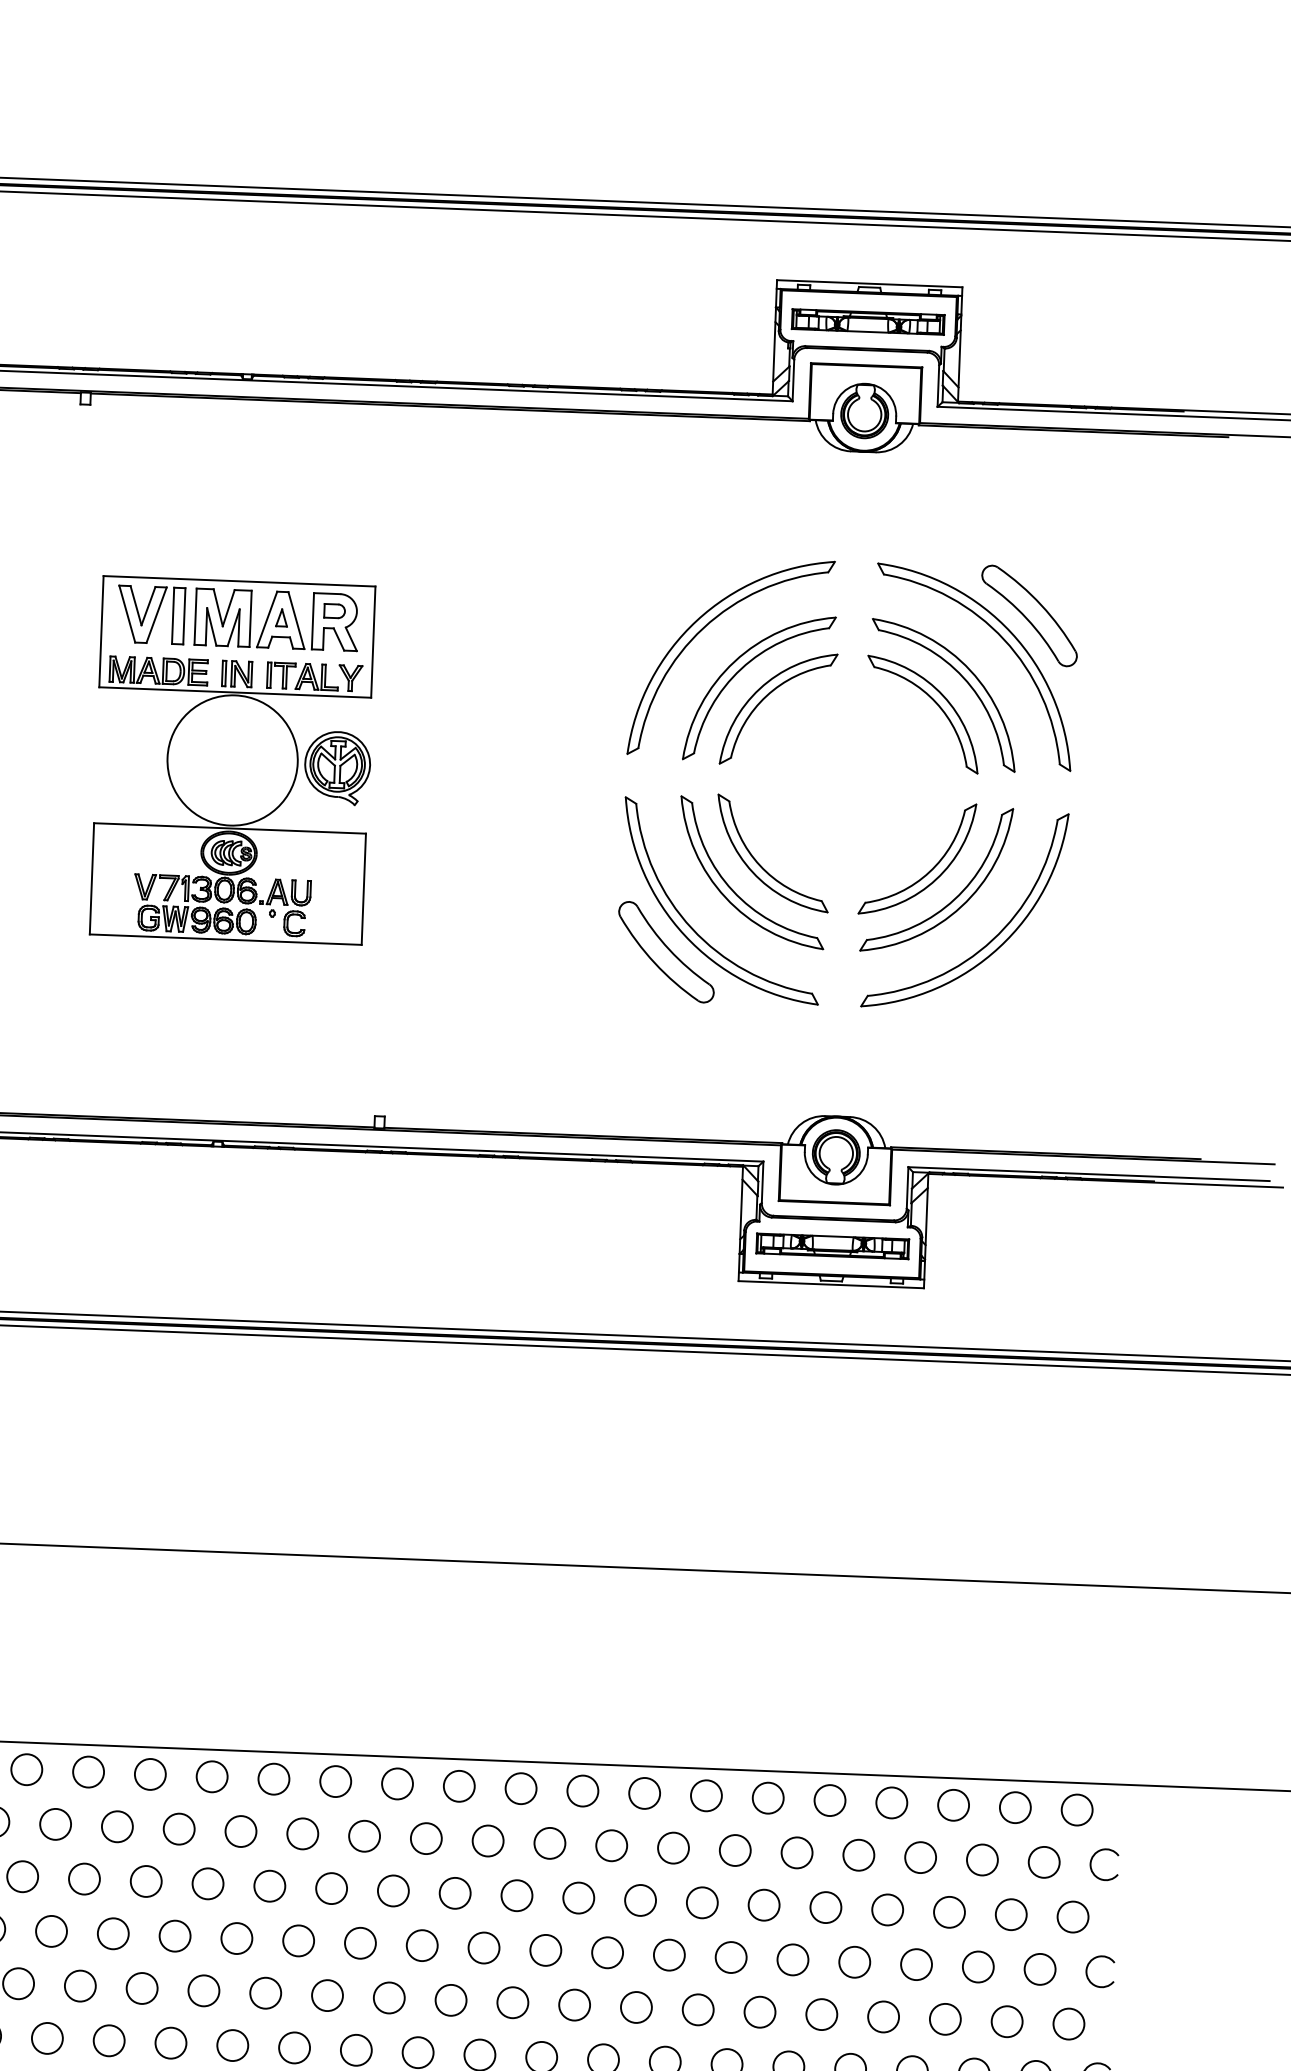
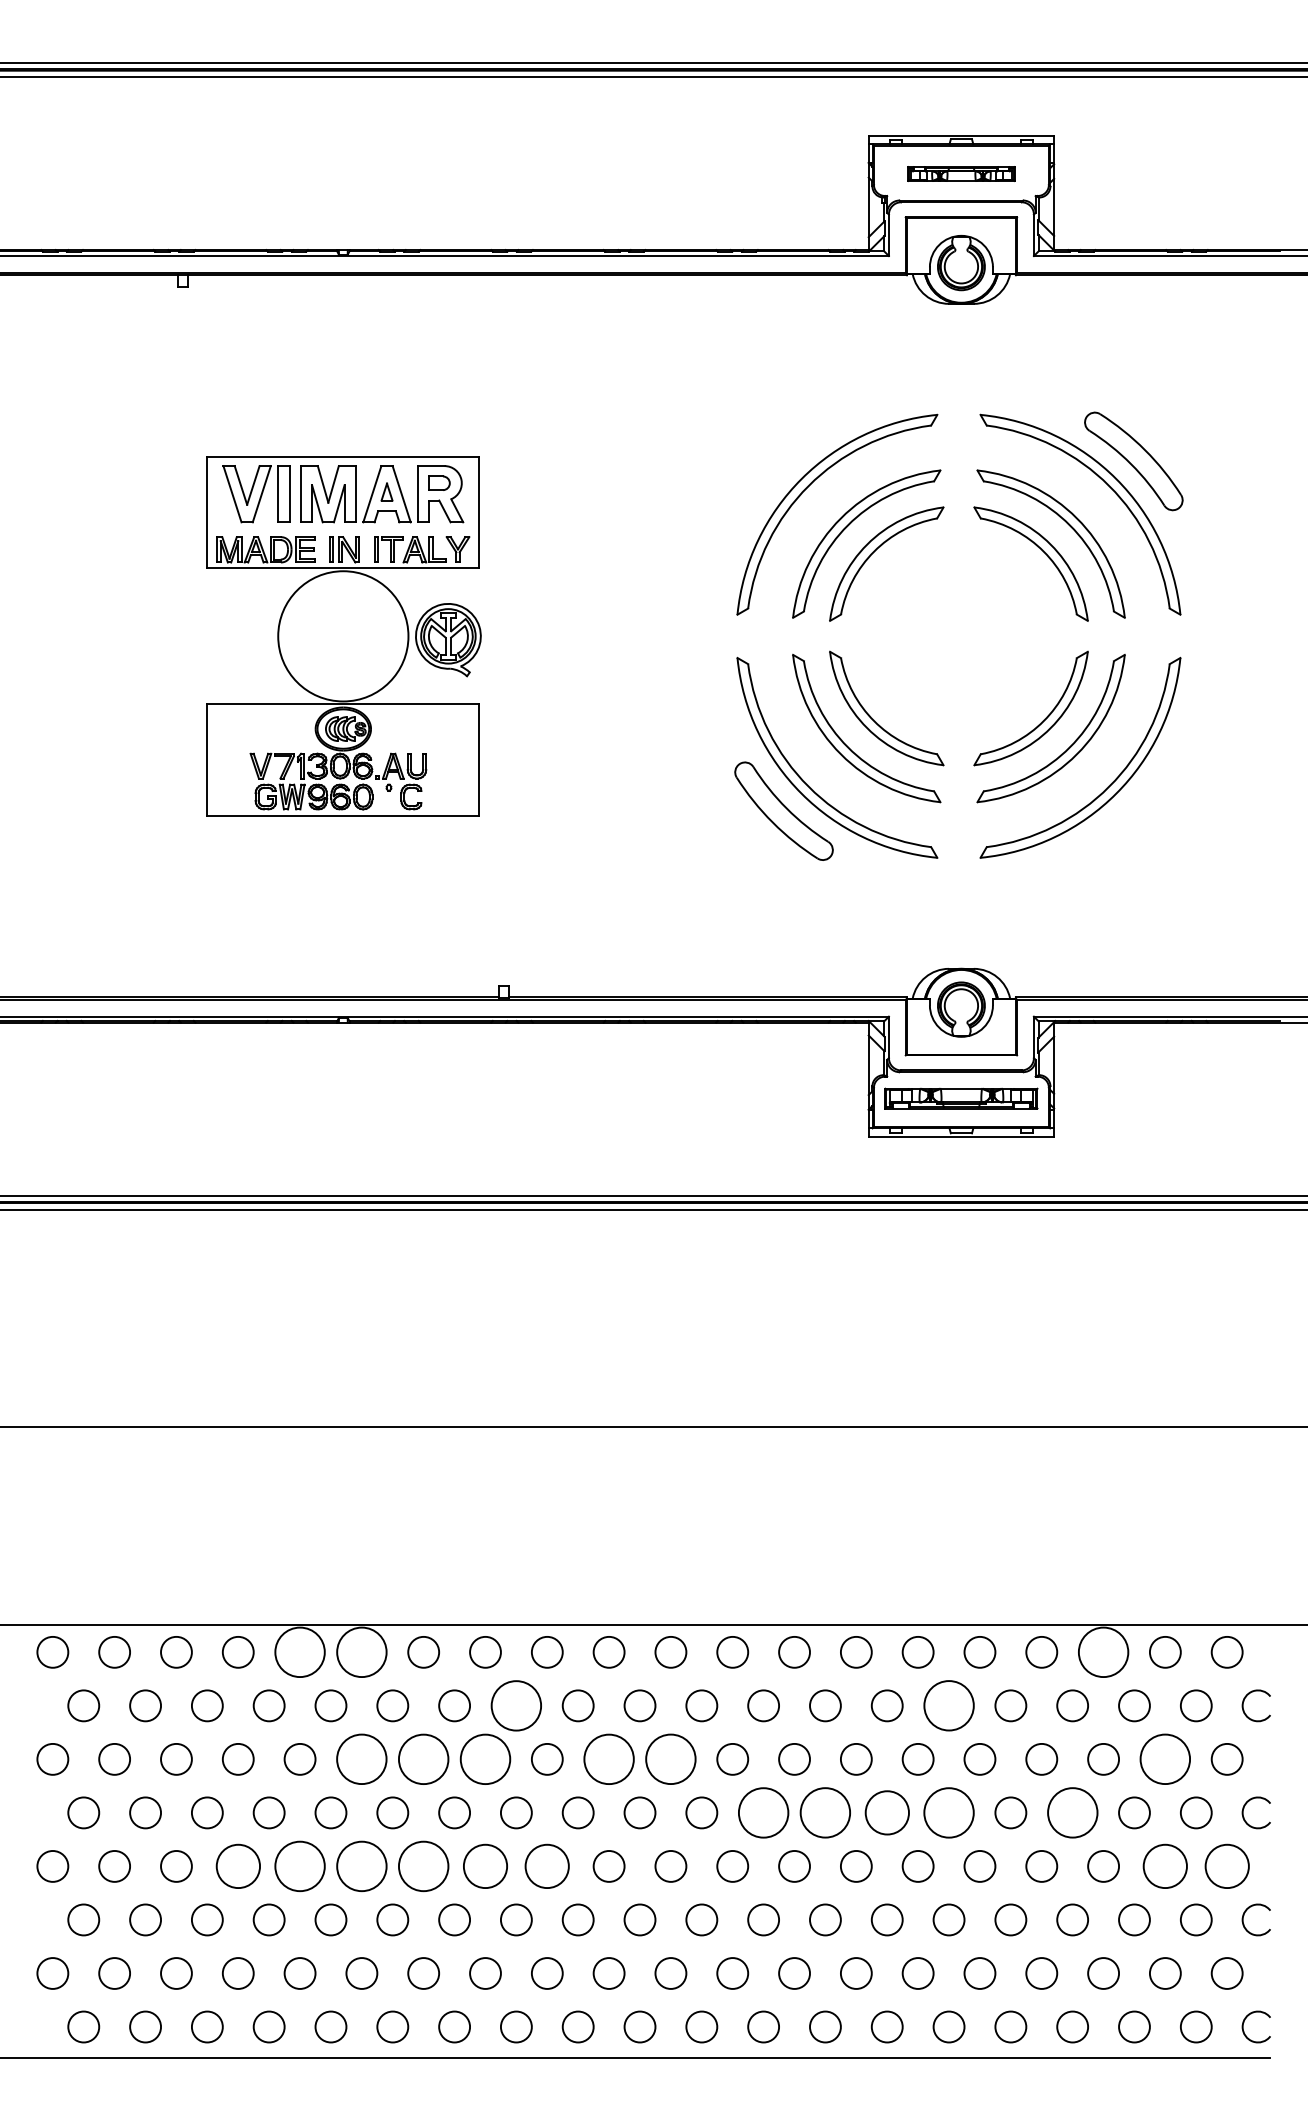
part: (868, 321) -> (961, 173), size x0.7
circle: (149, 1773) -> (299, 1651), size x1.6
circle: (211, 1775) -> (361, 1651), size x1.6
circle: (953, 1804) -> (1103, 1651), size x1.6
circle: (363, 1835) -> (515, 1705), size x1.6
circle: (796, 1852) -> (948, 1705), size x1.6
circle: (207, 1883) -> (361, 1759), size x1.6
circle: (269, 1885) -> (423, 1758), size x1.6
circle: (331, 1887) -> (485, 1758), size x1.6
circle: (454, 1892) -> (608, 1758), size x1.6
circle: (516, 1895) -> (670, 1759), size x1.6
circle: (1011, 1914) -> (1165, 1759), size x1.6
circle: (607, 1952) -> (763, 1812), size x1.6
circle: (669, 1954) -> (825, 1812), size x1.6
circle: (730, 1957) -> (886, 1812), size x1.4
circle: (792, 1959) -> (948, 1812), size x1.6
circle: (916, 1964) -> (1072, 1812), size x1.6
circle: (79, 1986) -> (237, 1866), size x1.4
circle: (141, 1987) -> (299, 1865), size x1.6
circle: (203, 1989) -> (361, 1865), size x1.6
circle: (265, 1992) -> (423, 1865), size x1.6
circle: (327, 1995) -> (485, 1866), size x1.4
circle: (389, 1998) -> (547, 1866), size x1.4
circle: (1007, 2021) -> (1165, 1866), size x1.4
circle: (1068, 2024) -> (1226, 1866), size x1.4

